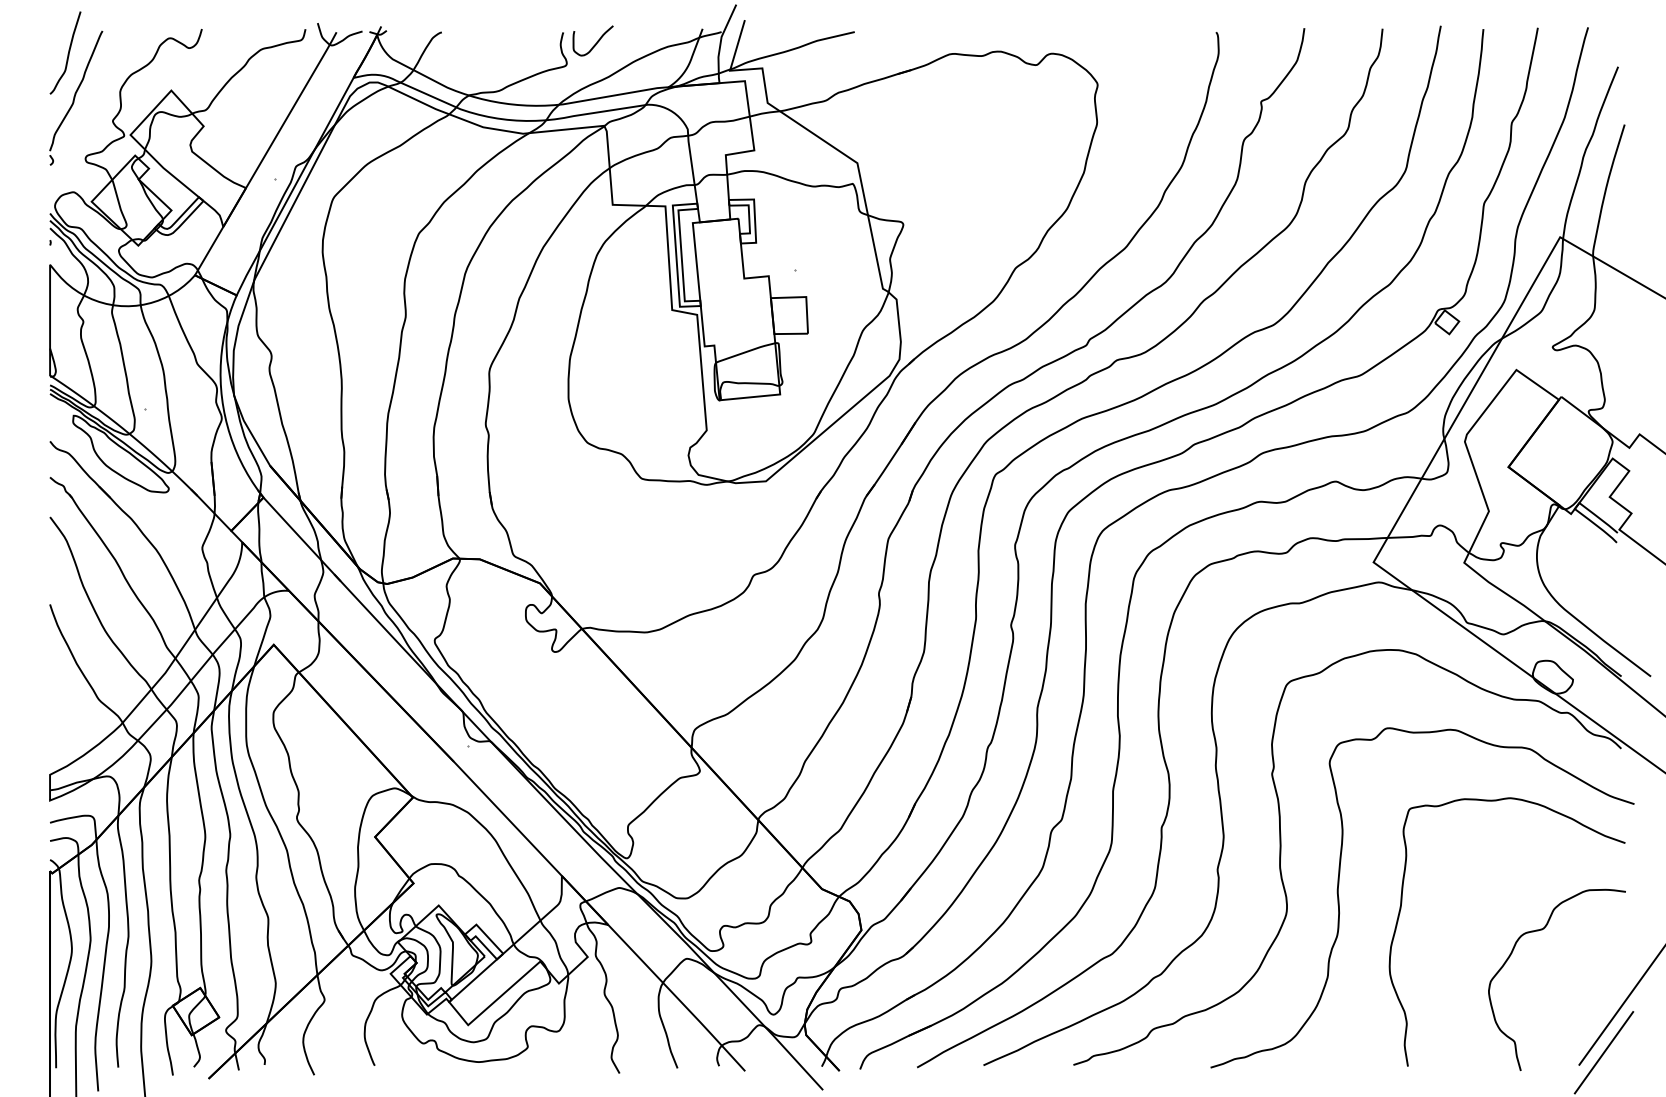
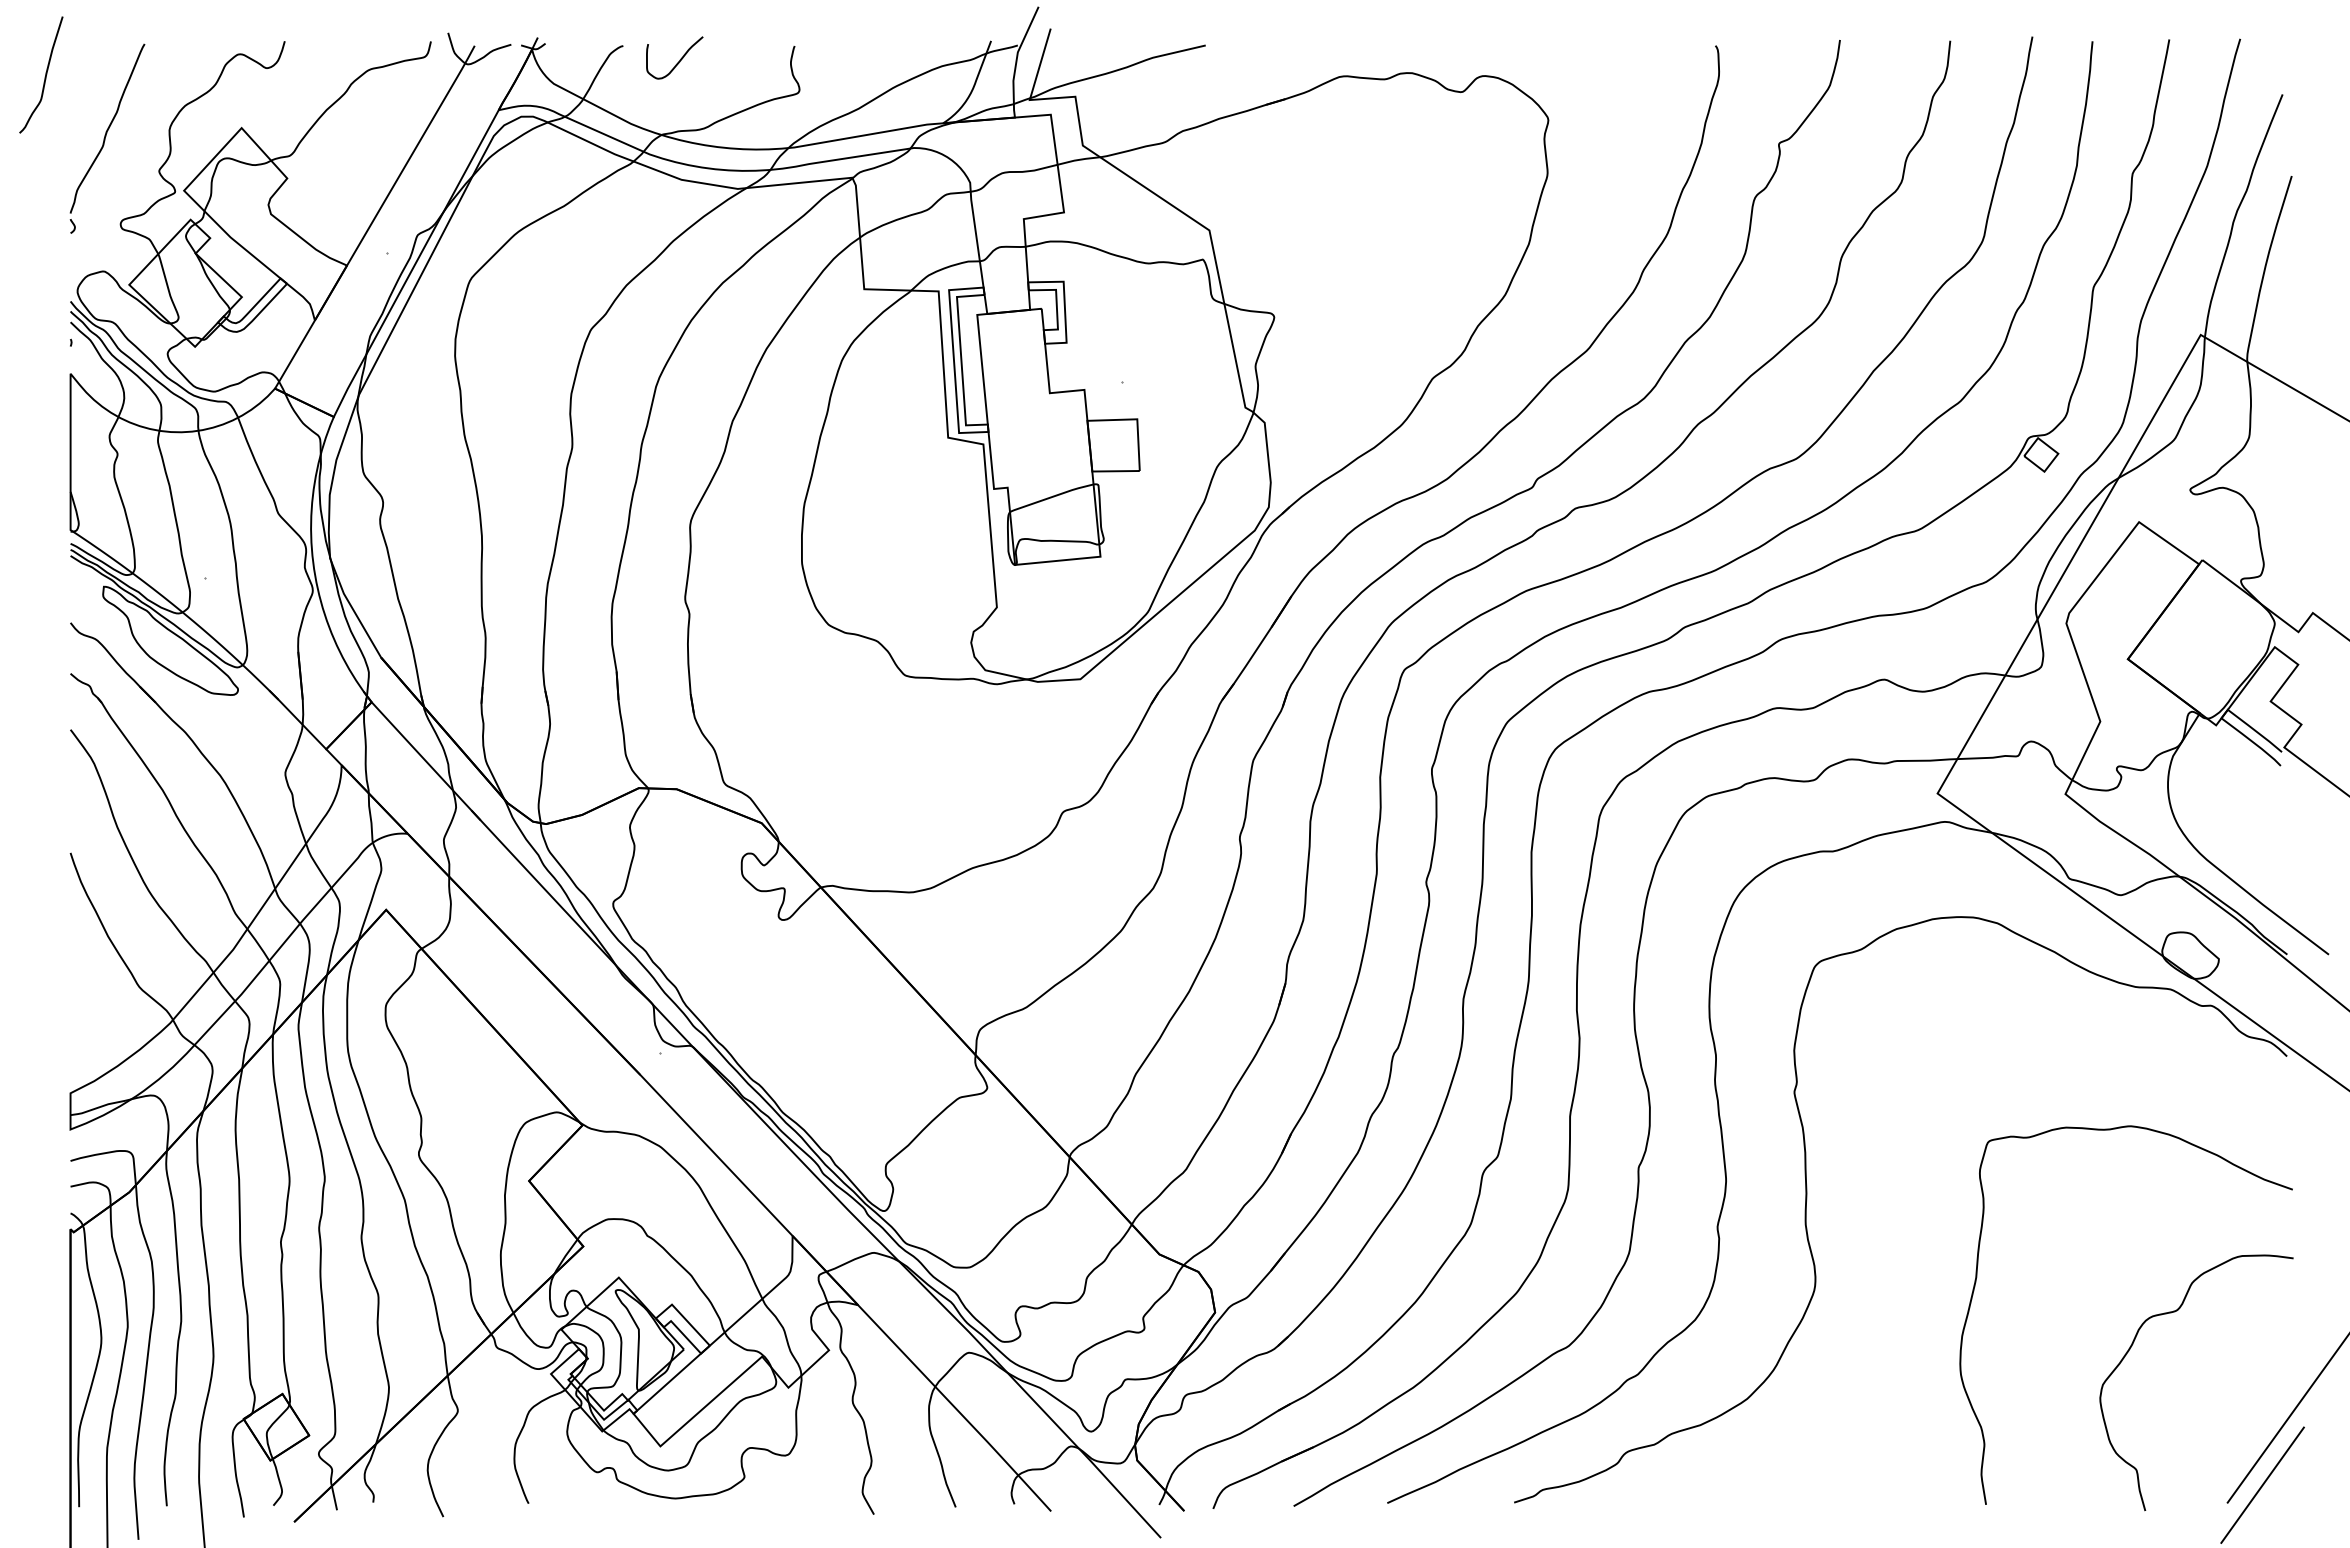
curve: (595, 43) -> (678, 61), moved
curve: (68, 52) -> (45, 74), moved
curve: (1339, 902) -> (1889, 1273), removed

